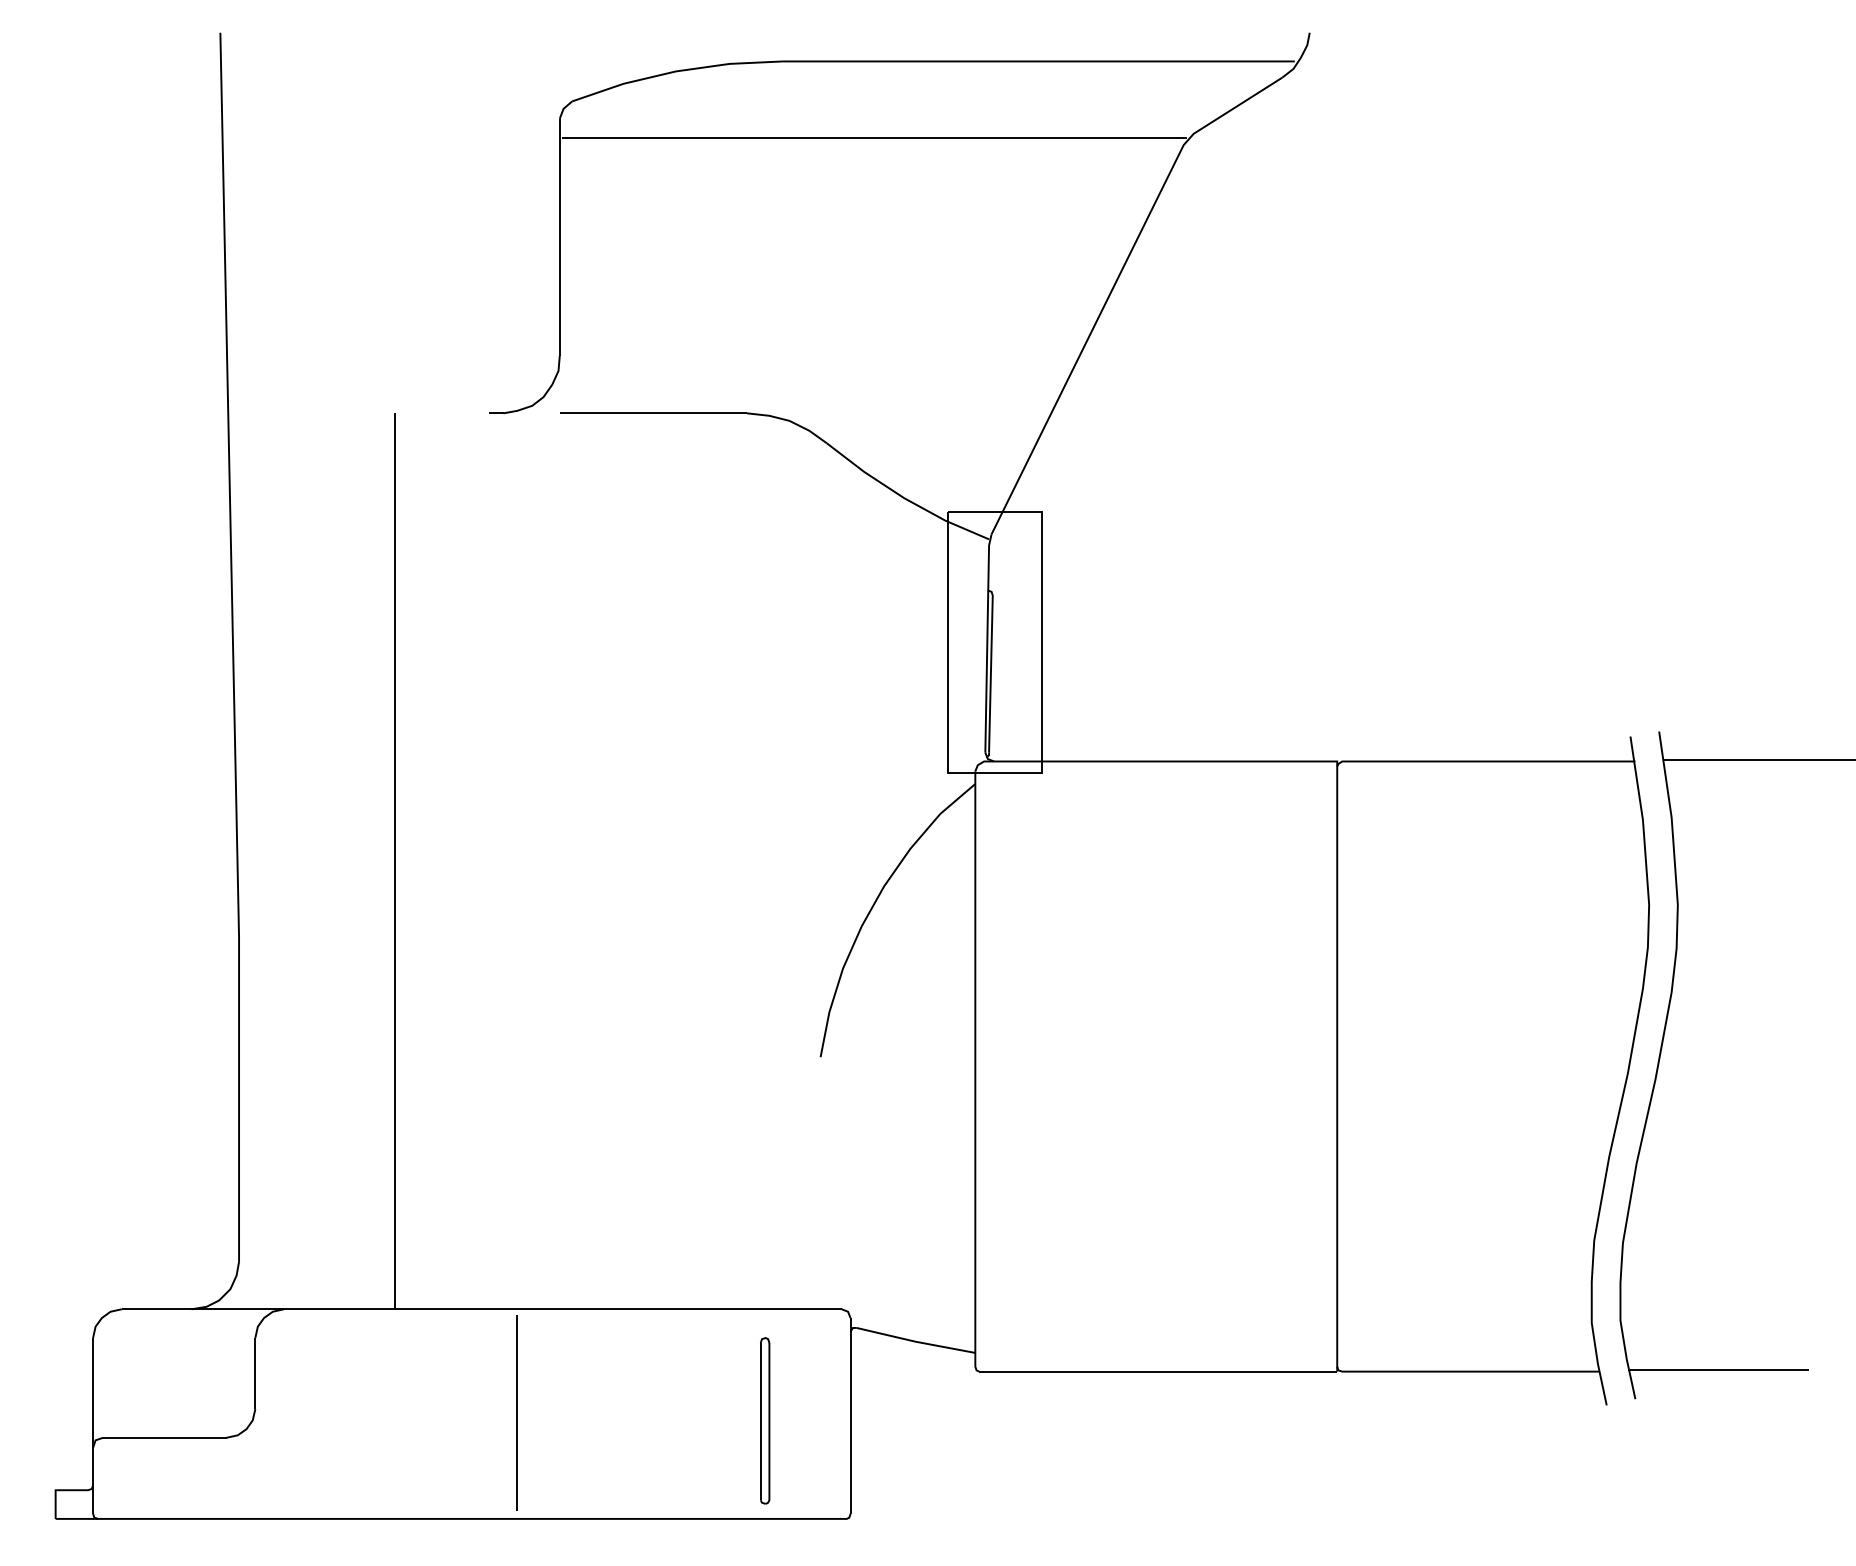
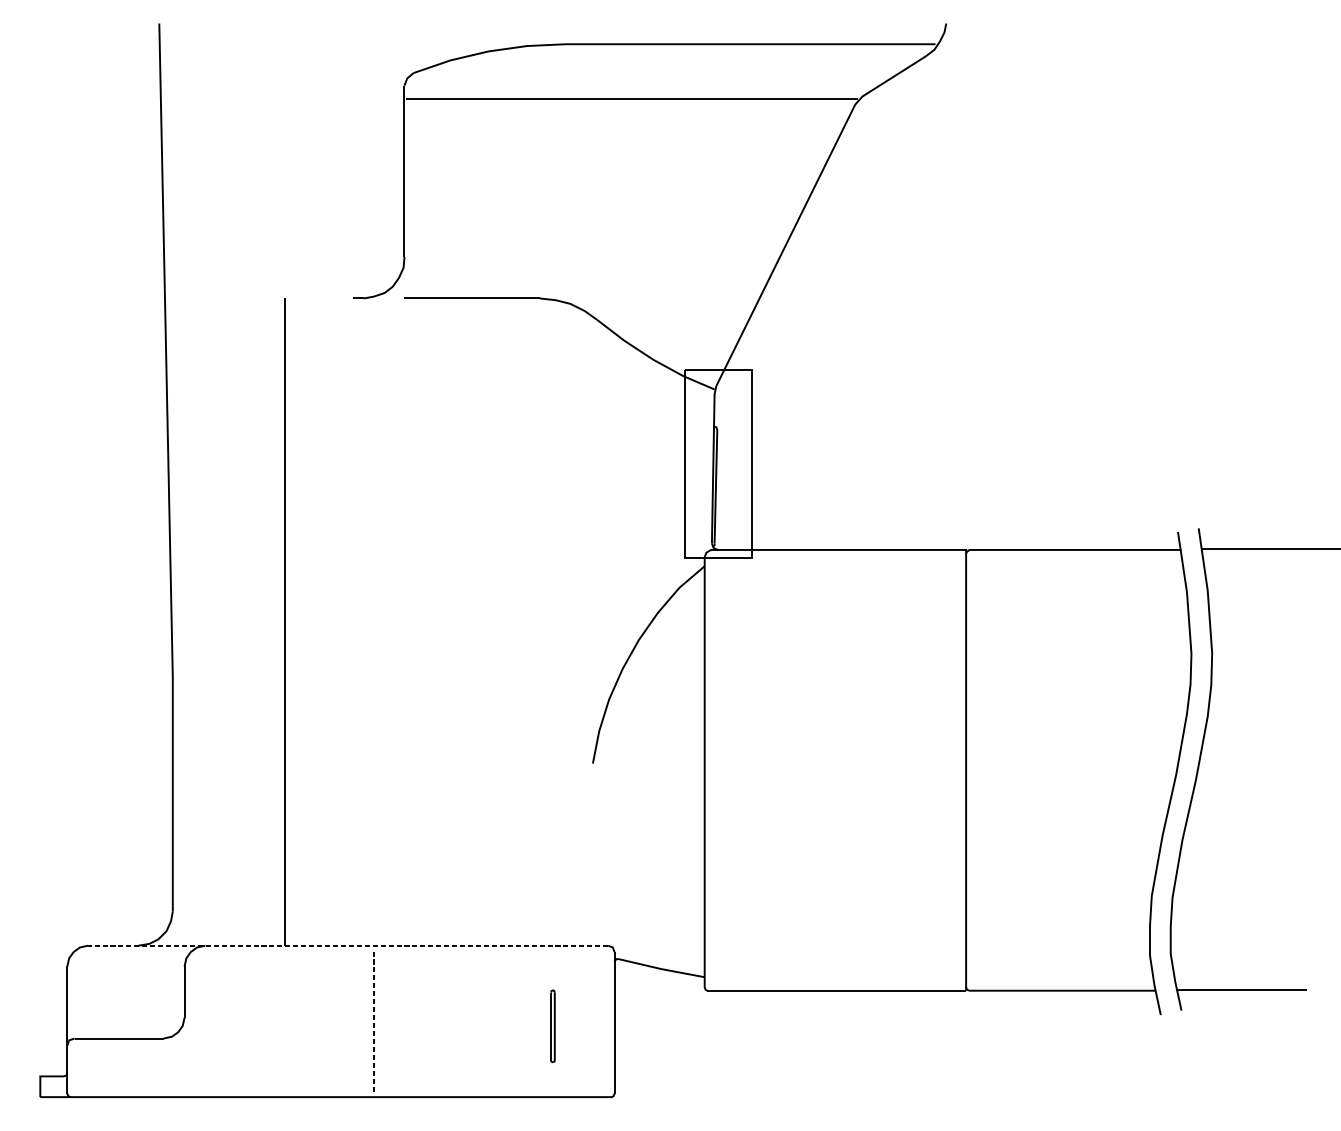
line: (481, 1309) -> (347, 945), solid -> dashed
line: (517, 1413) -> (373, 1020), solid -> dashed
part: (765, 1420) -> (553, 1026), size x0.6

